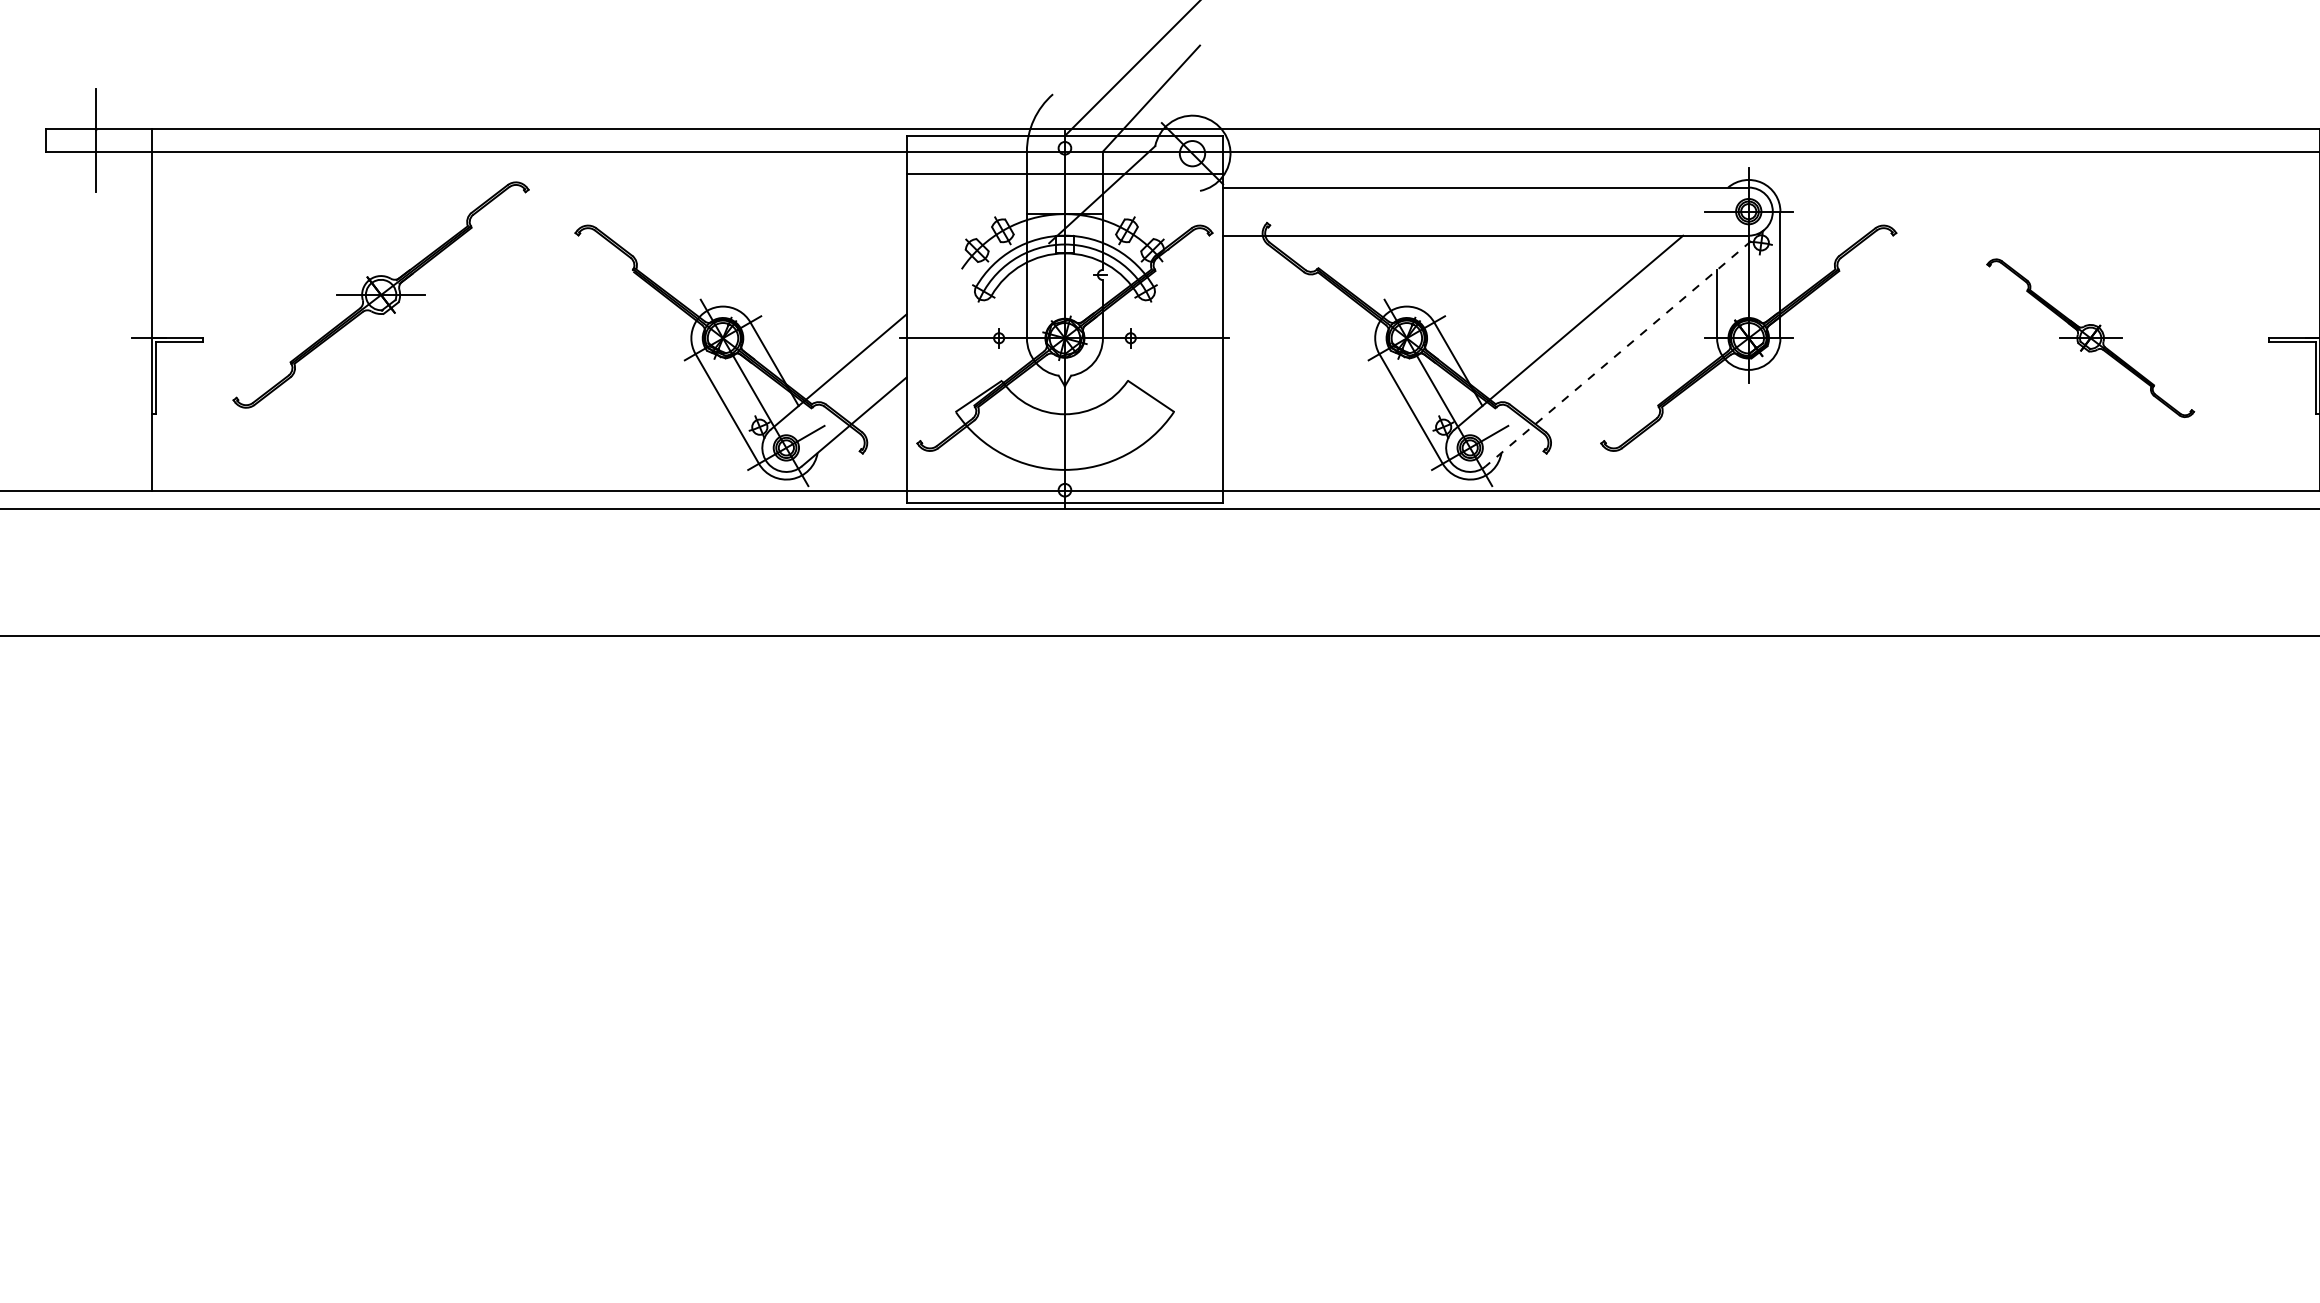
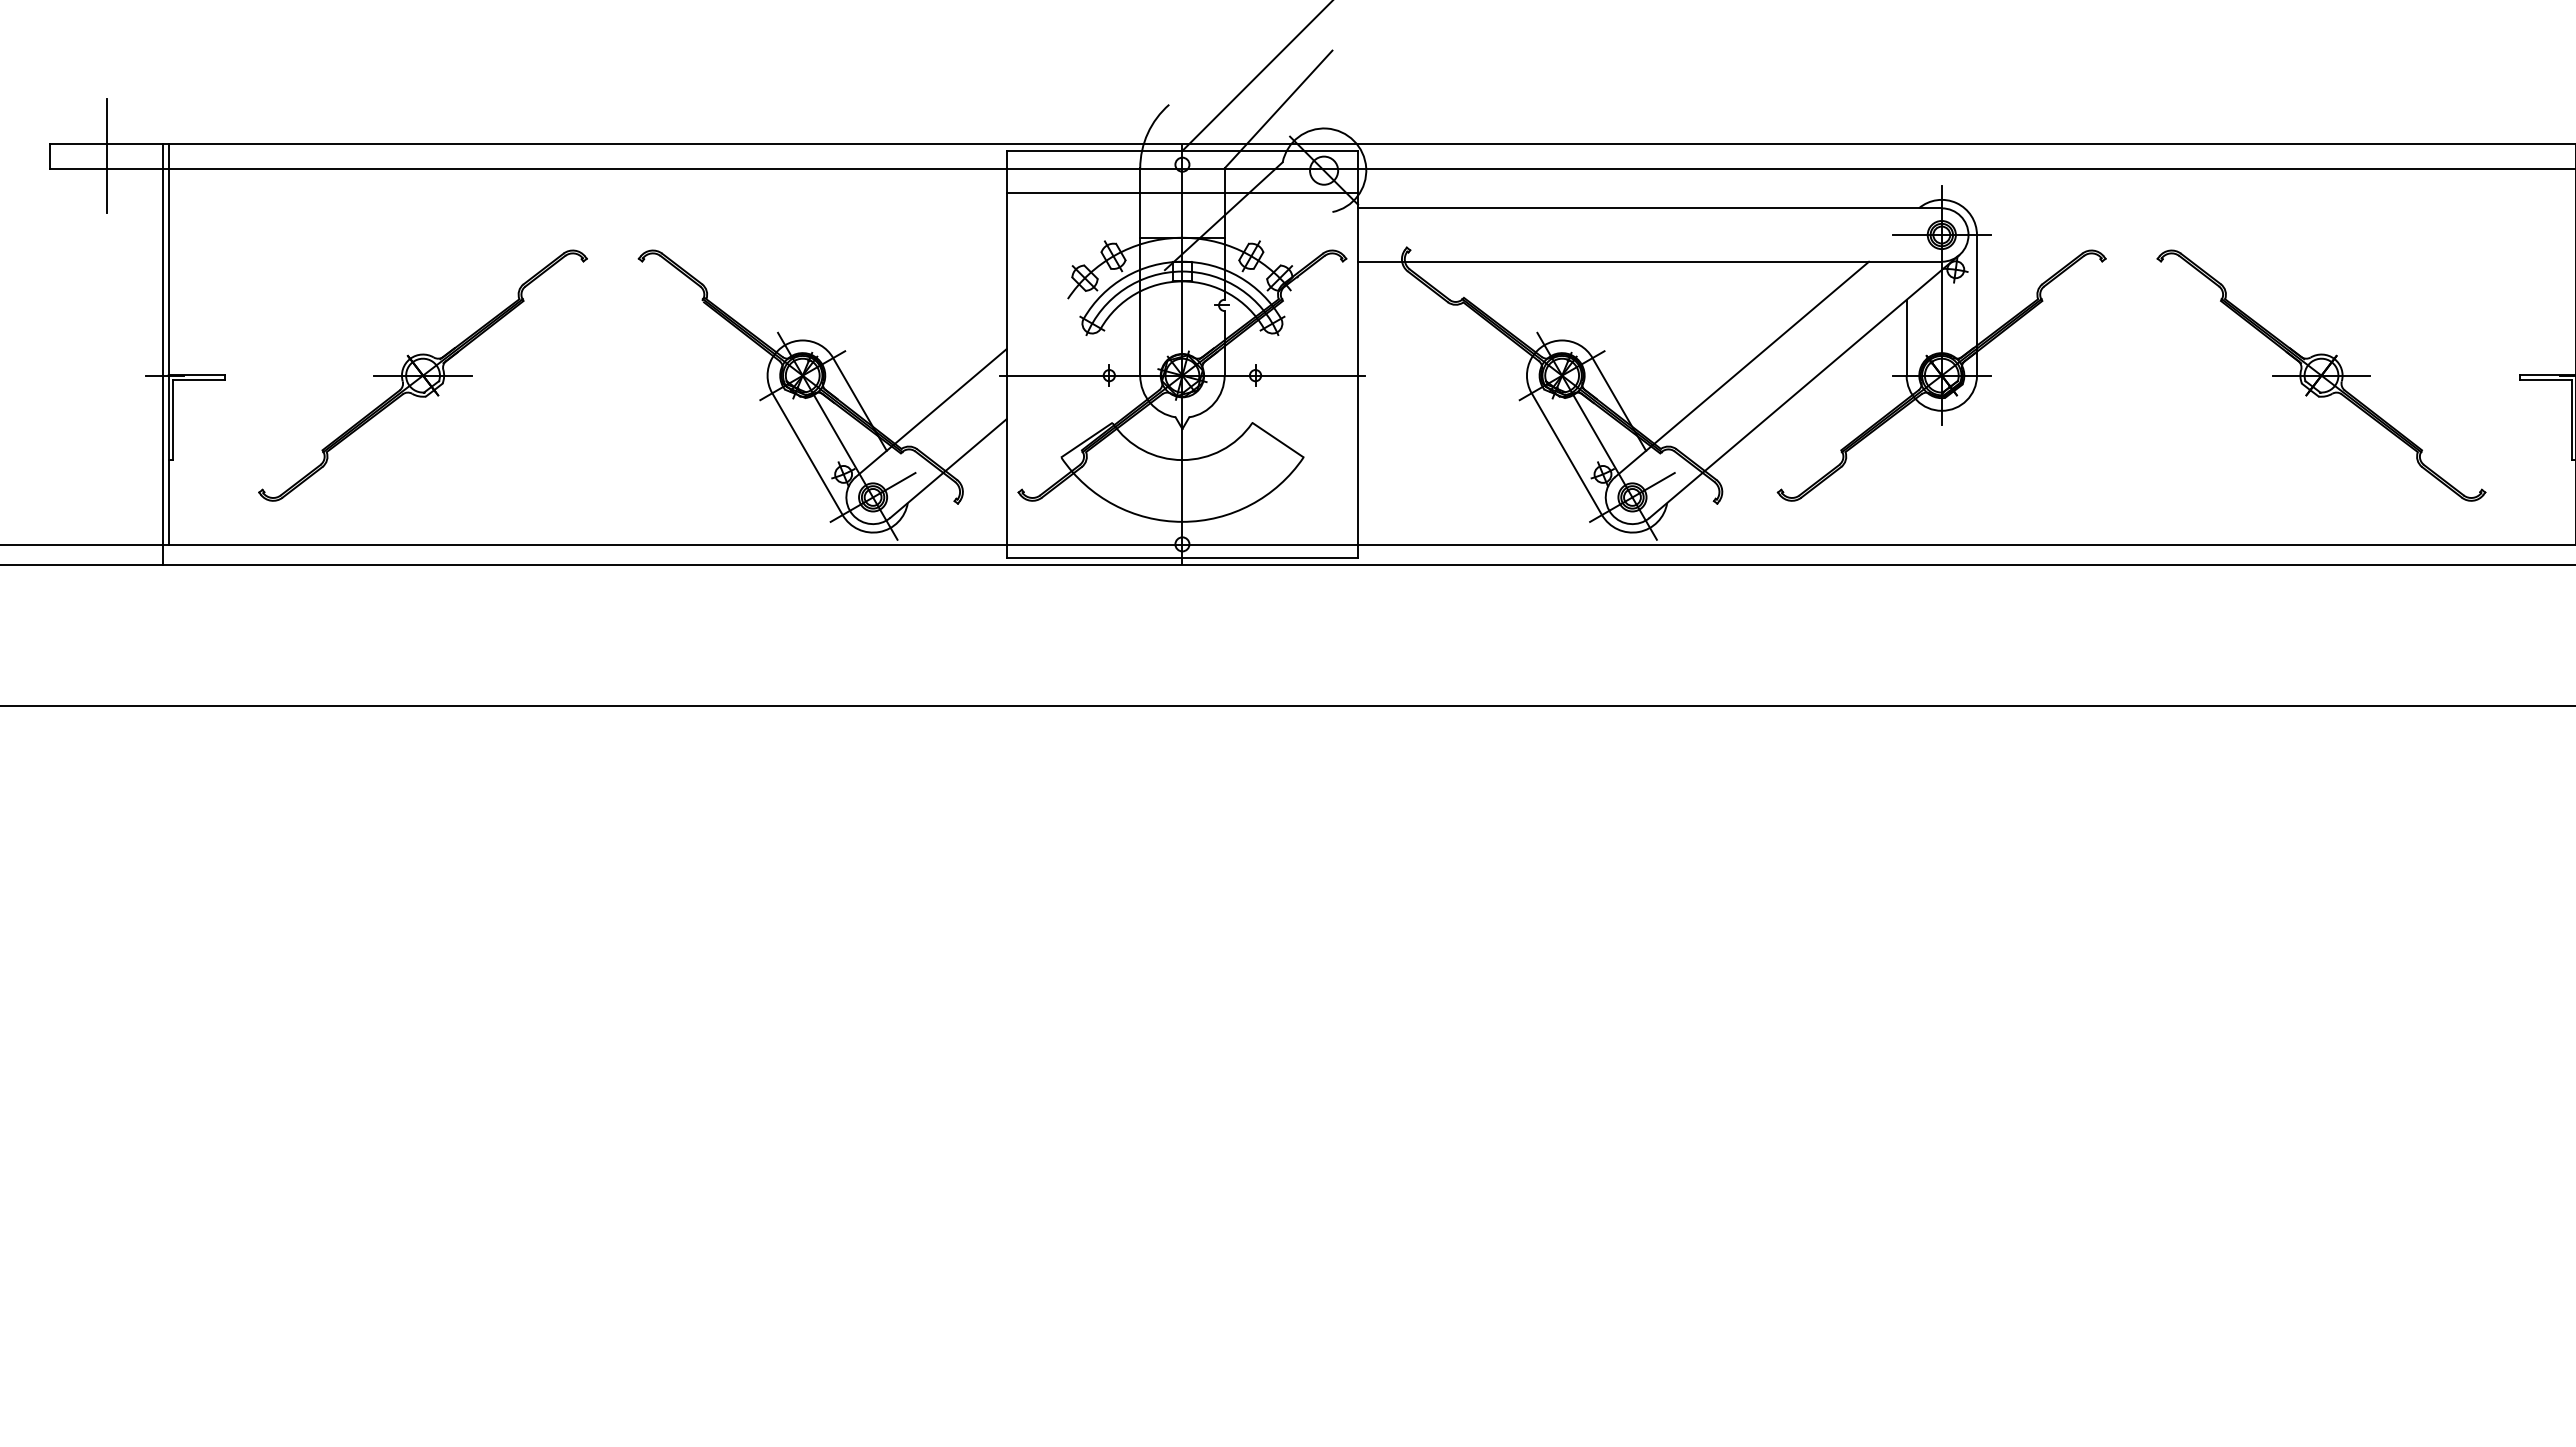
part: (380, 294) -> (422, 375), moved
line: (146, 319) -> (162, 354), added
part: (2090, 338) -> (2321, 375), size x1.43
line: (1625, 348) -> (1804, 386), dashed -> solid

